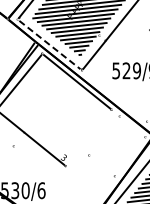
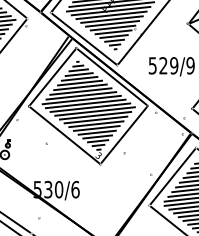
line: (50, 45) -> (84, 39), dashed -> solid
hatch: (54, 109) -> (88, 105), added
line: (87, 137) -> (123, 134), added

